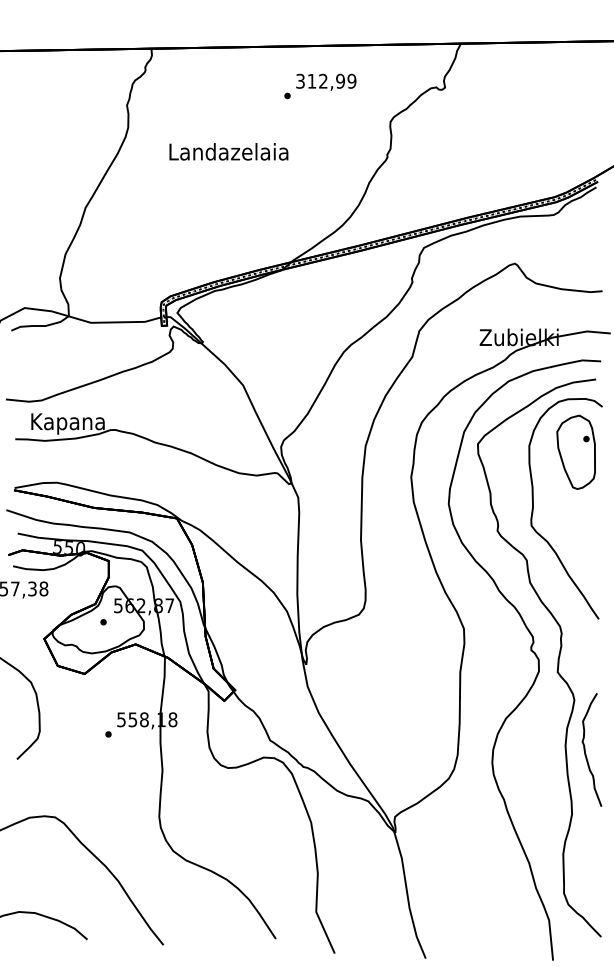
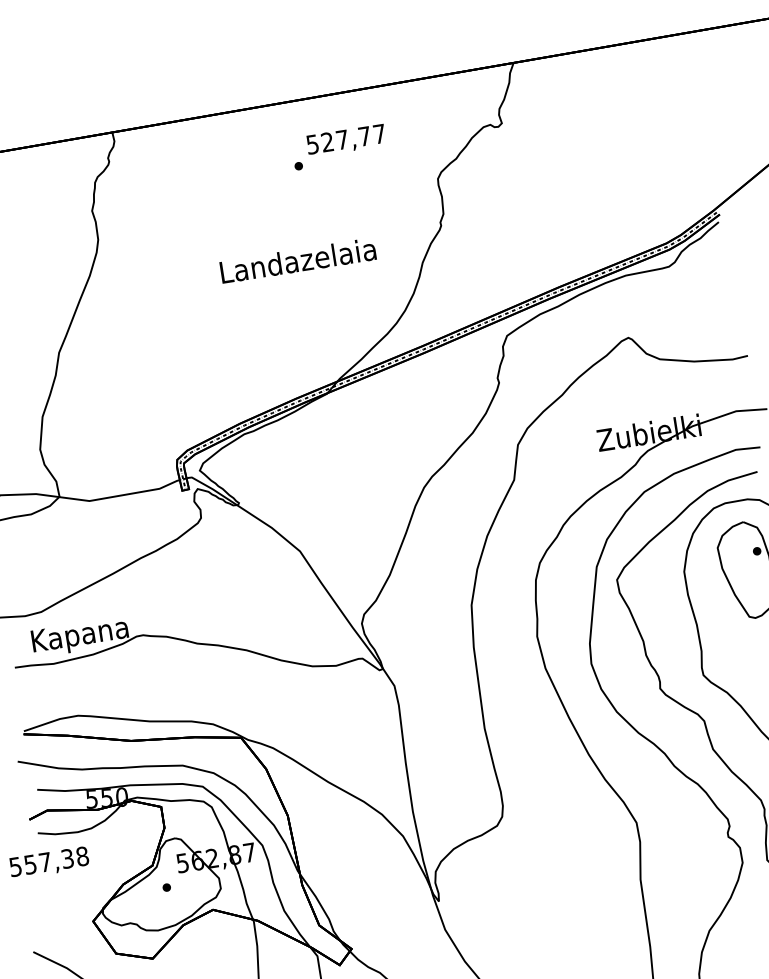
text: (326, 80) -> (346, 138), 312,99 -> 527,77
text: (228, 151) -> (297, 260), moved

